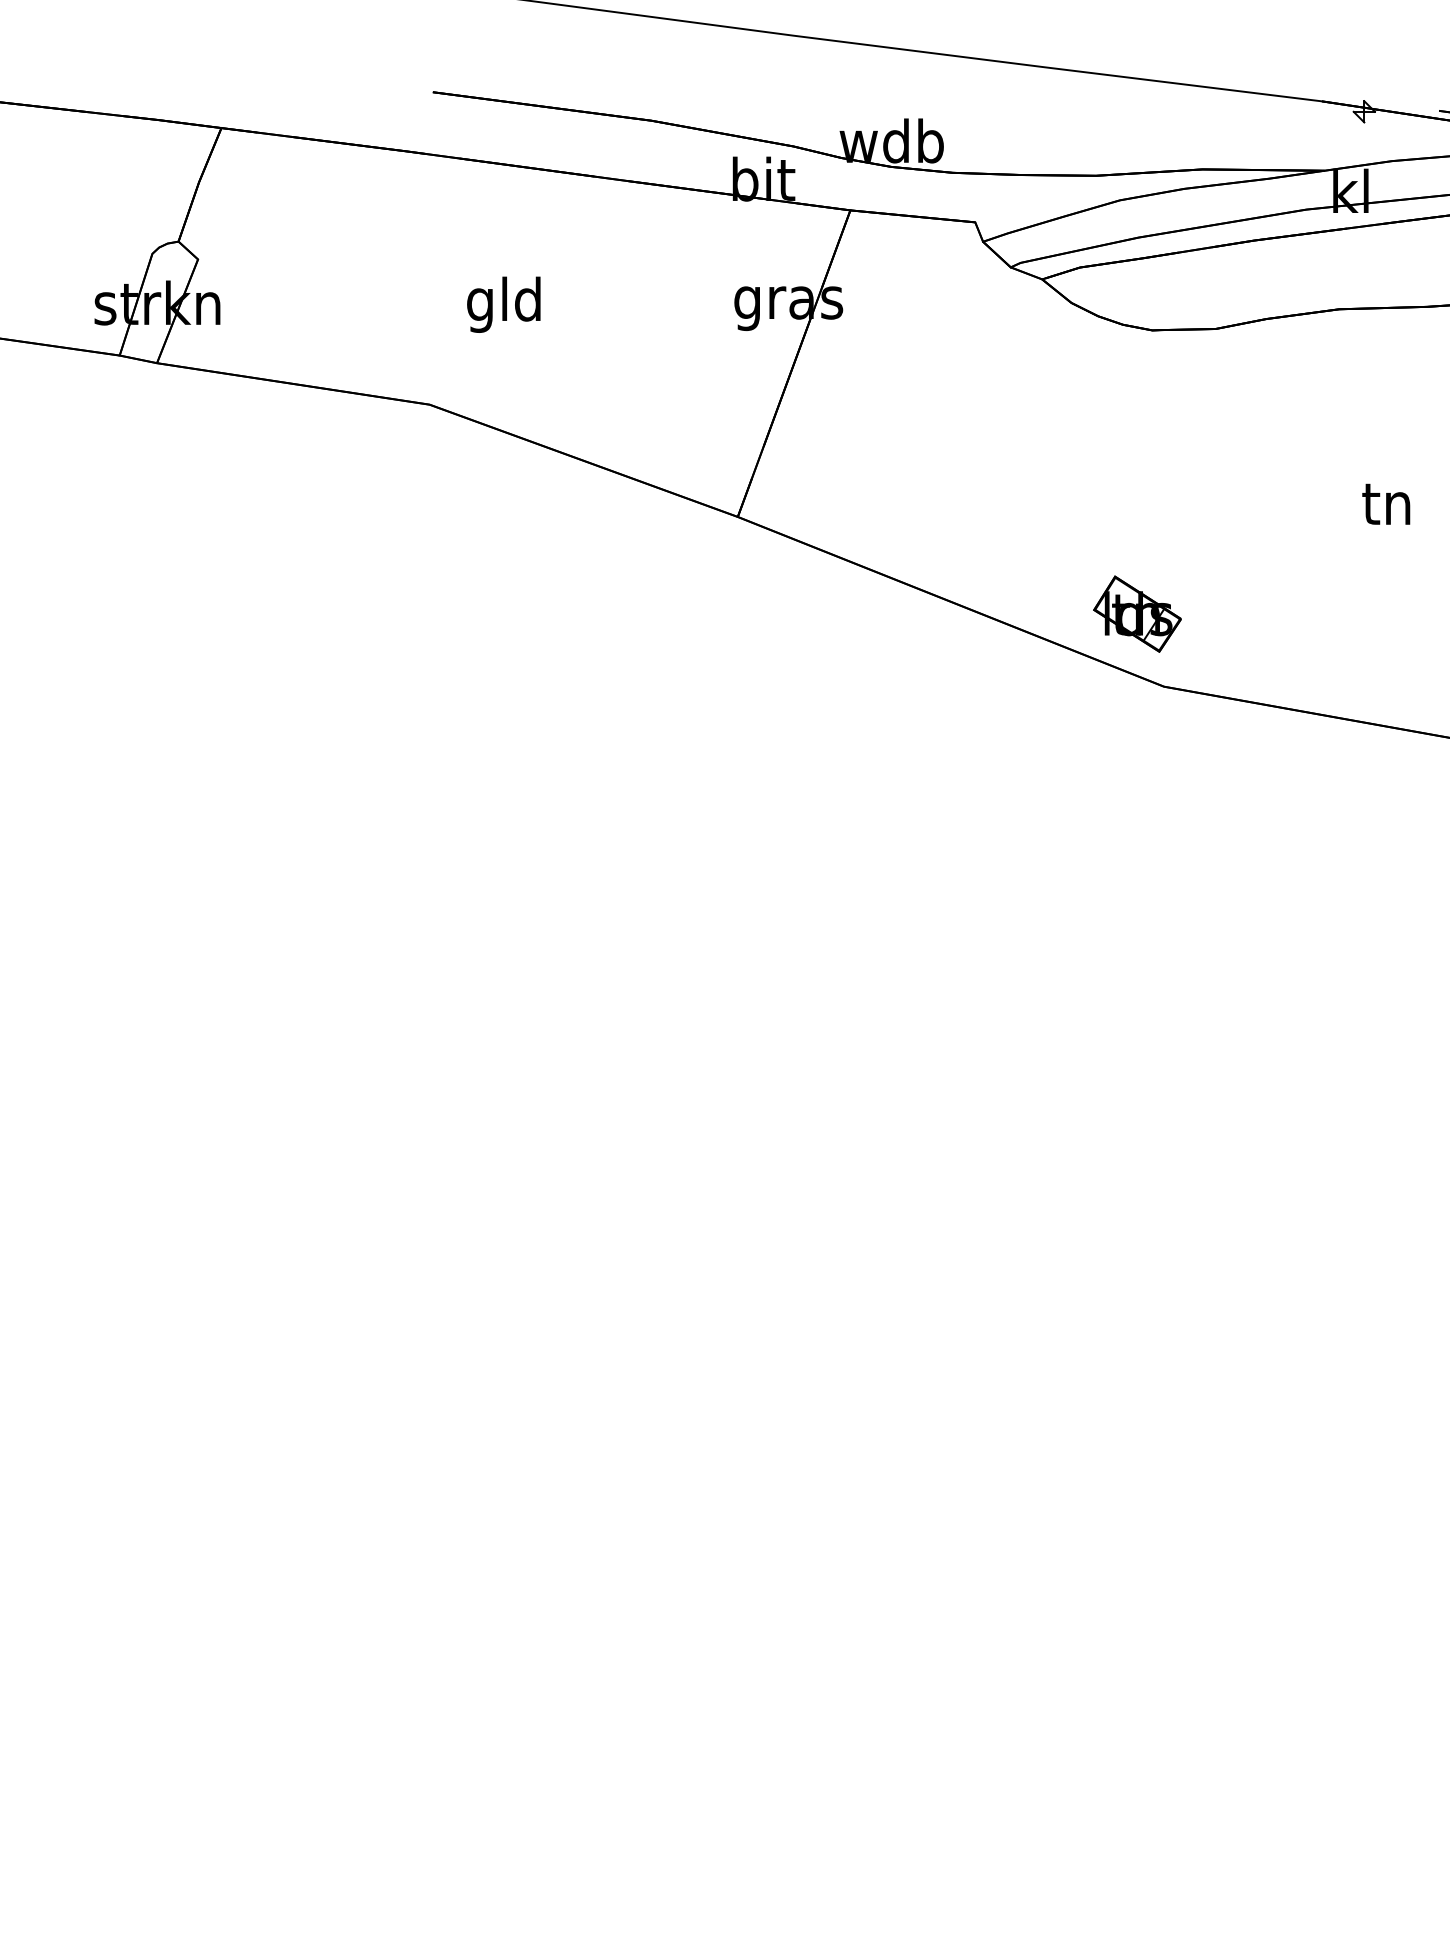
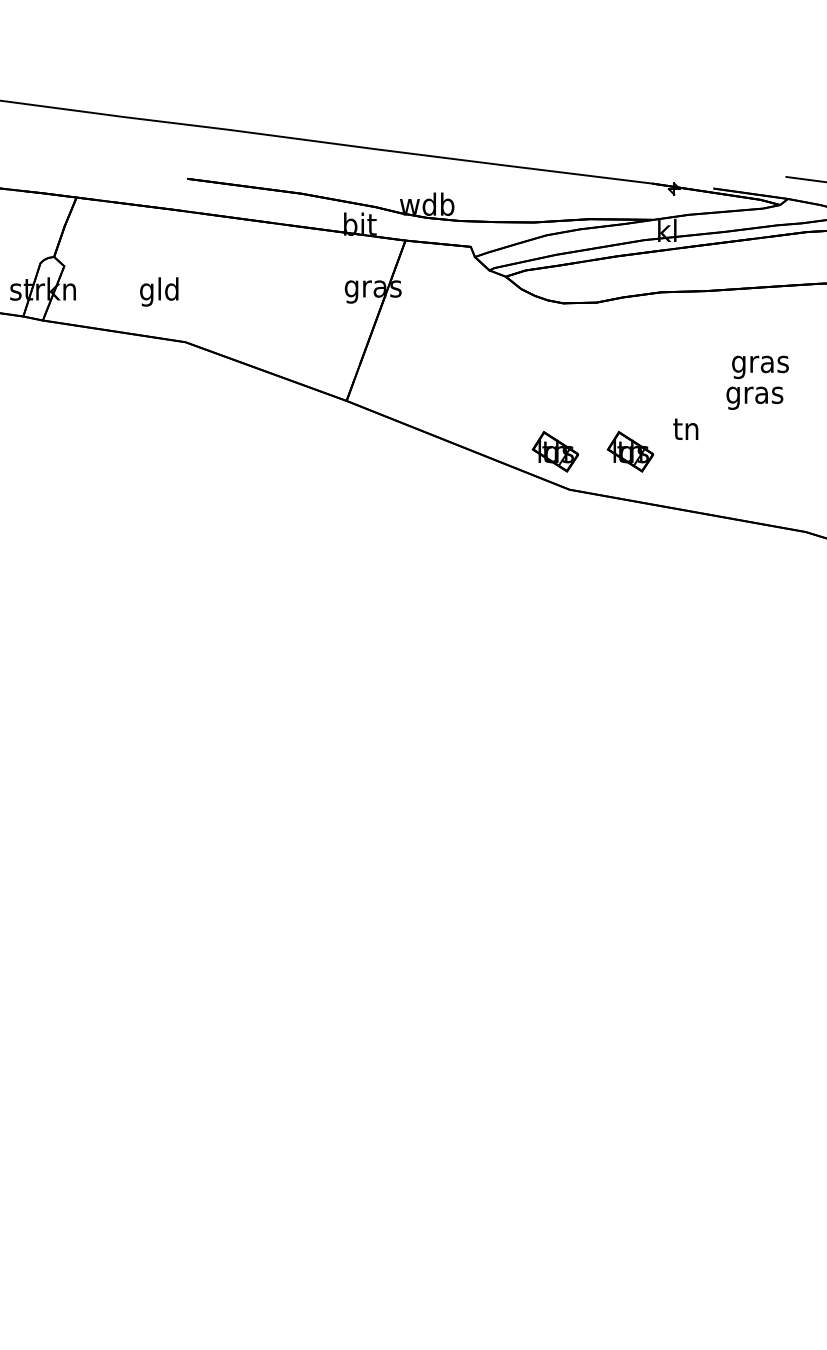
text: (504, 303) -> (159, 291), moved
text: (1385, 502) -> (685, 428), moved
part: (1280, 613) -> (630, 451), added

